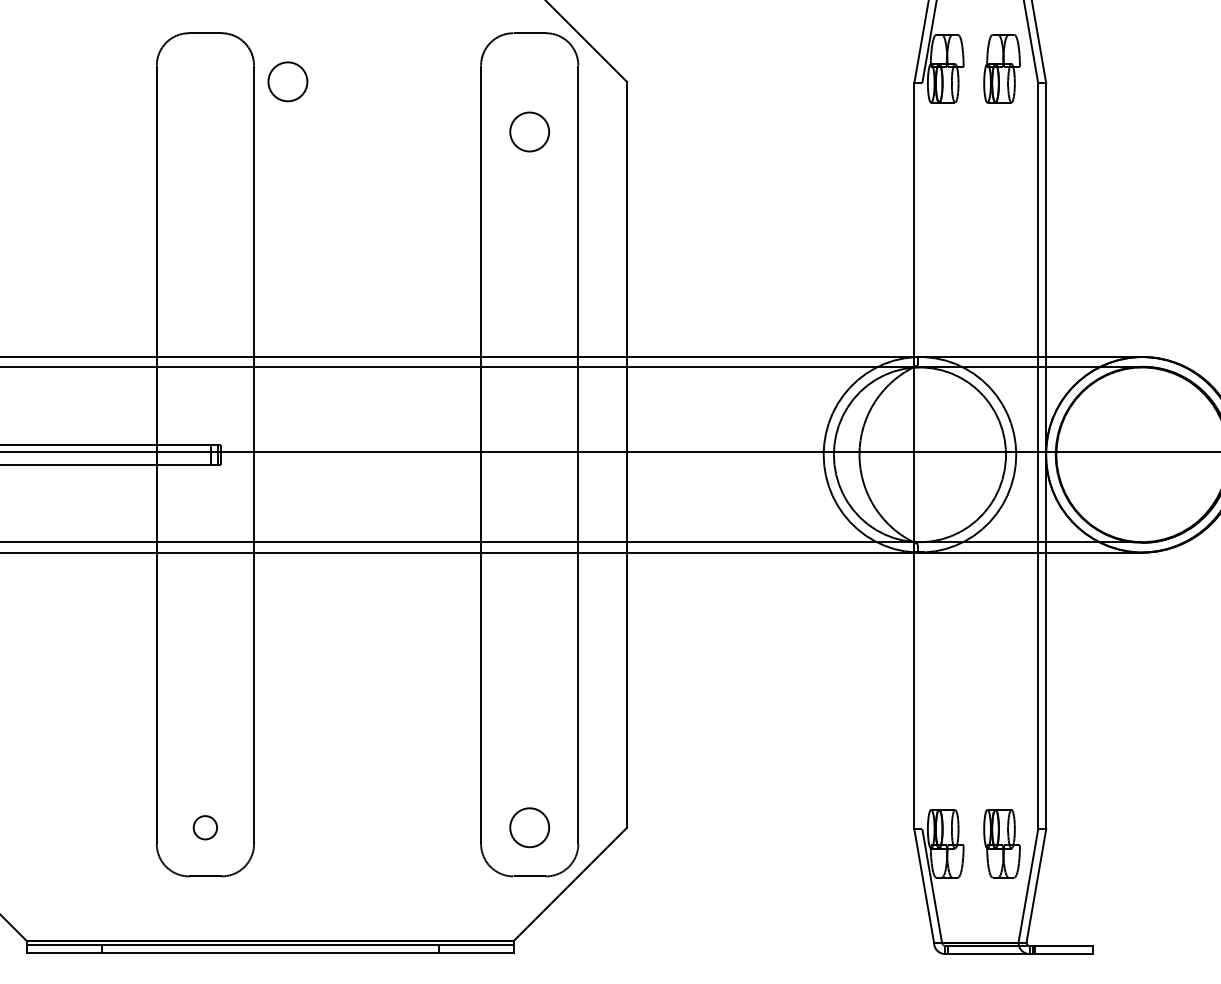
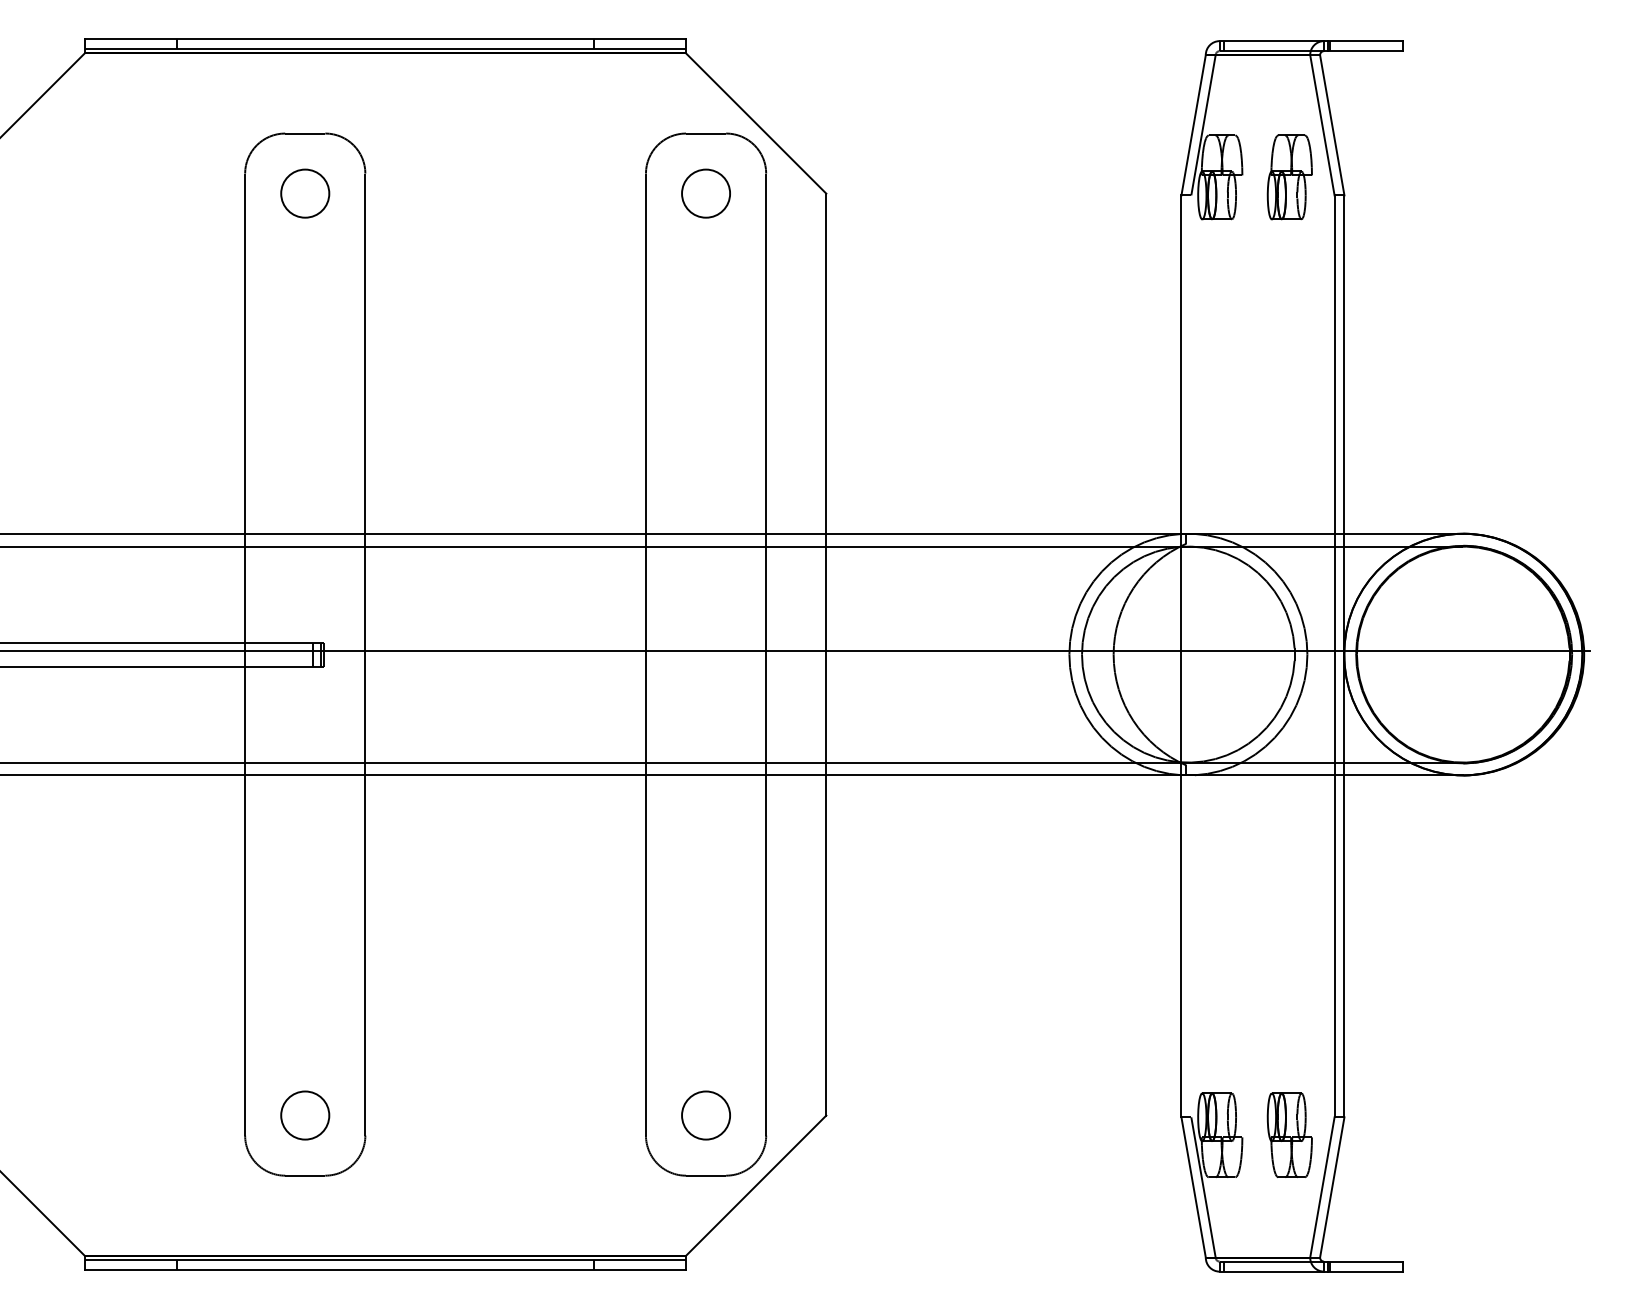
circle: (288, 81) -> (305, 193), moved
circle: (529, 131) -> (705, 193), moved
circle: (205, 827) -> (305, 1115), size x1.67

